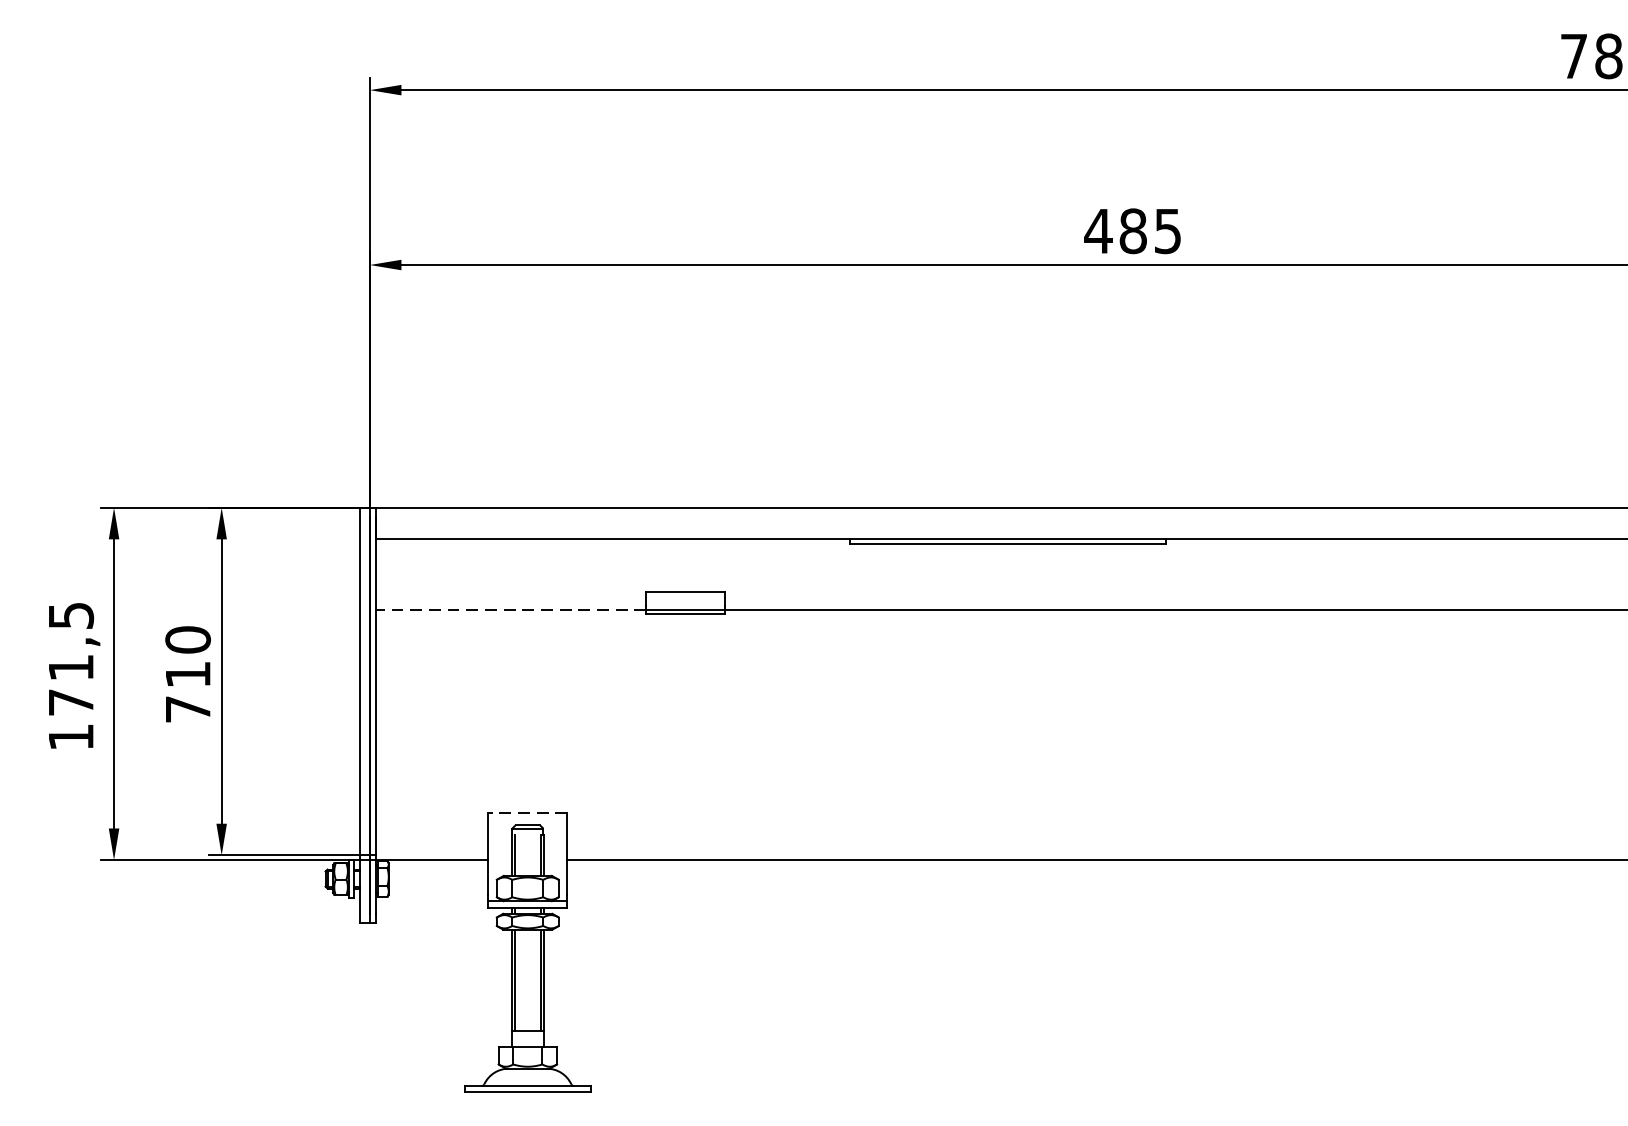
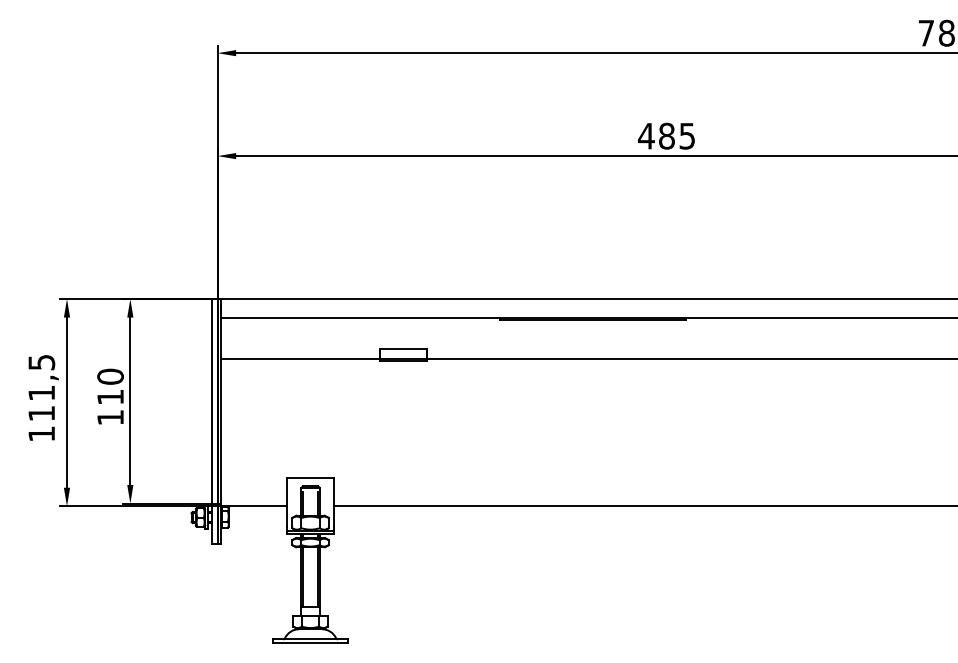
line: (510, 610) -> (300, 359), dashed -> solid
text: (70, 702) -> (41, 413), 171,5 -> 111,5
text: (187, 709) -> (110, 417), 710 -> 110
line: (527, 812) -> (310, 478), dashed -> solid

